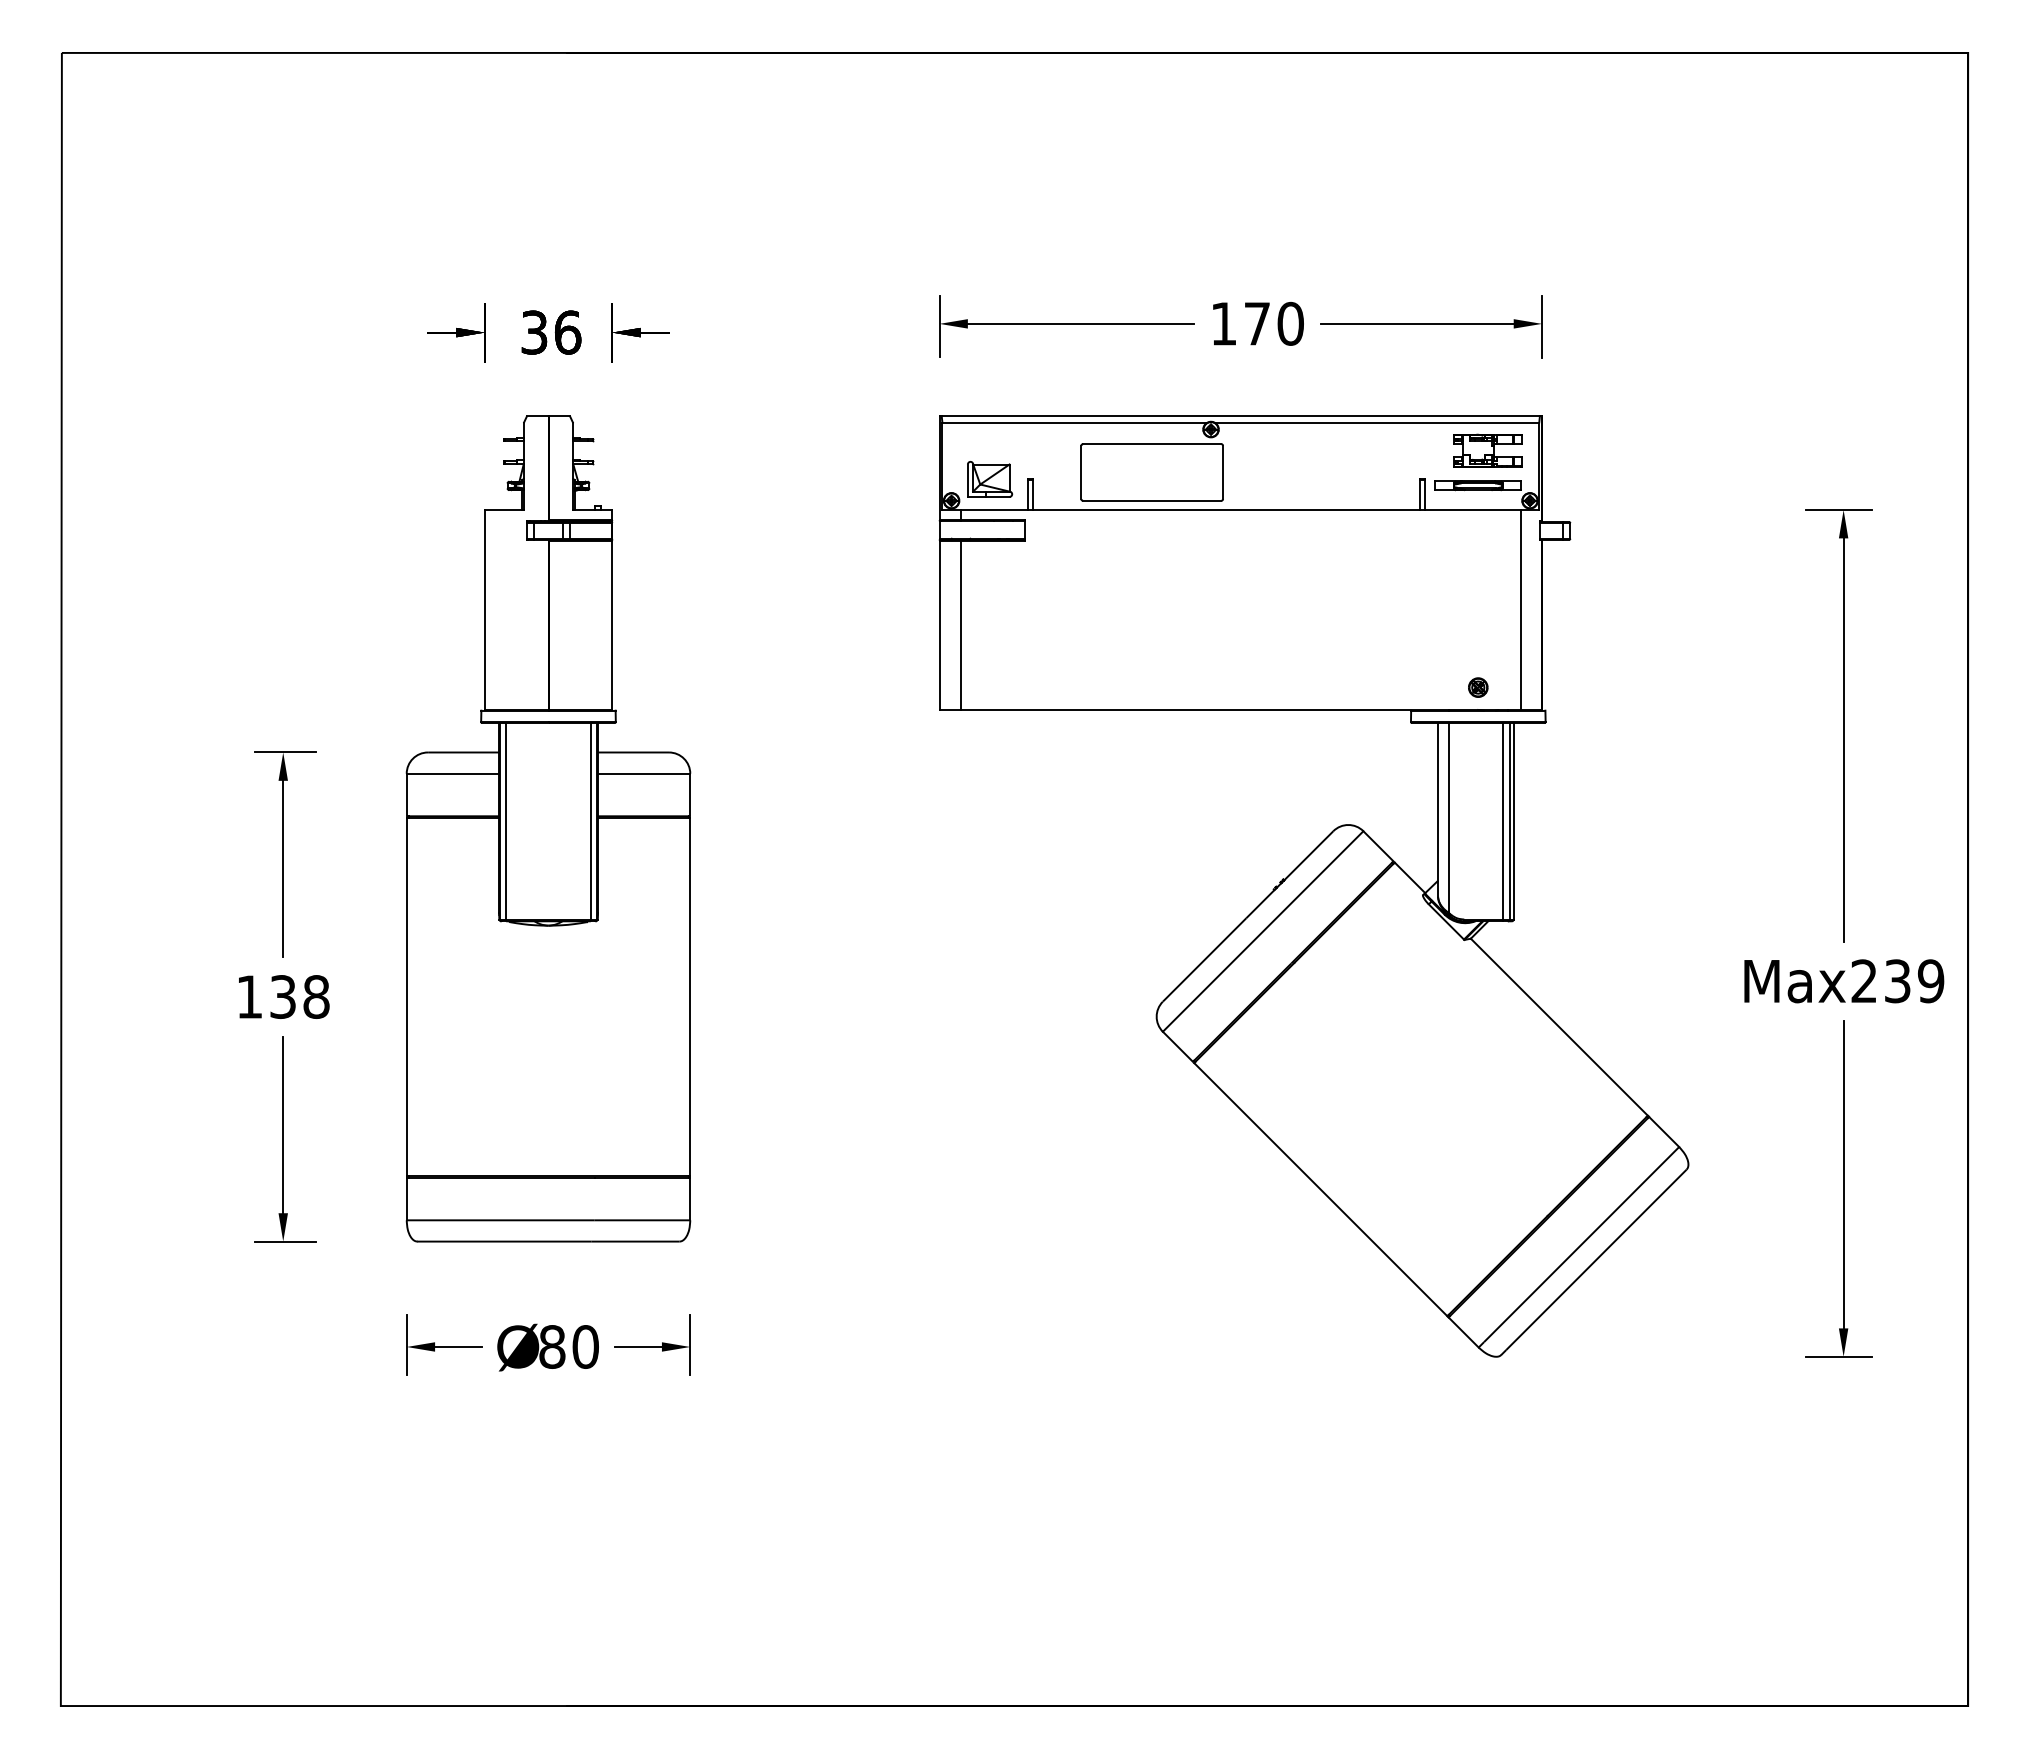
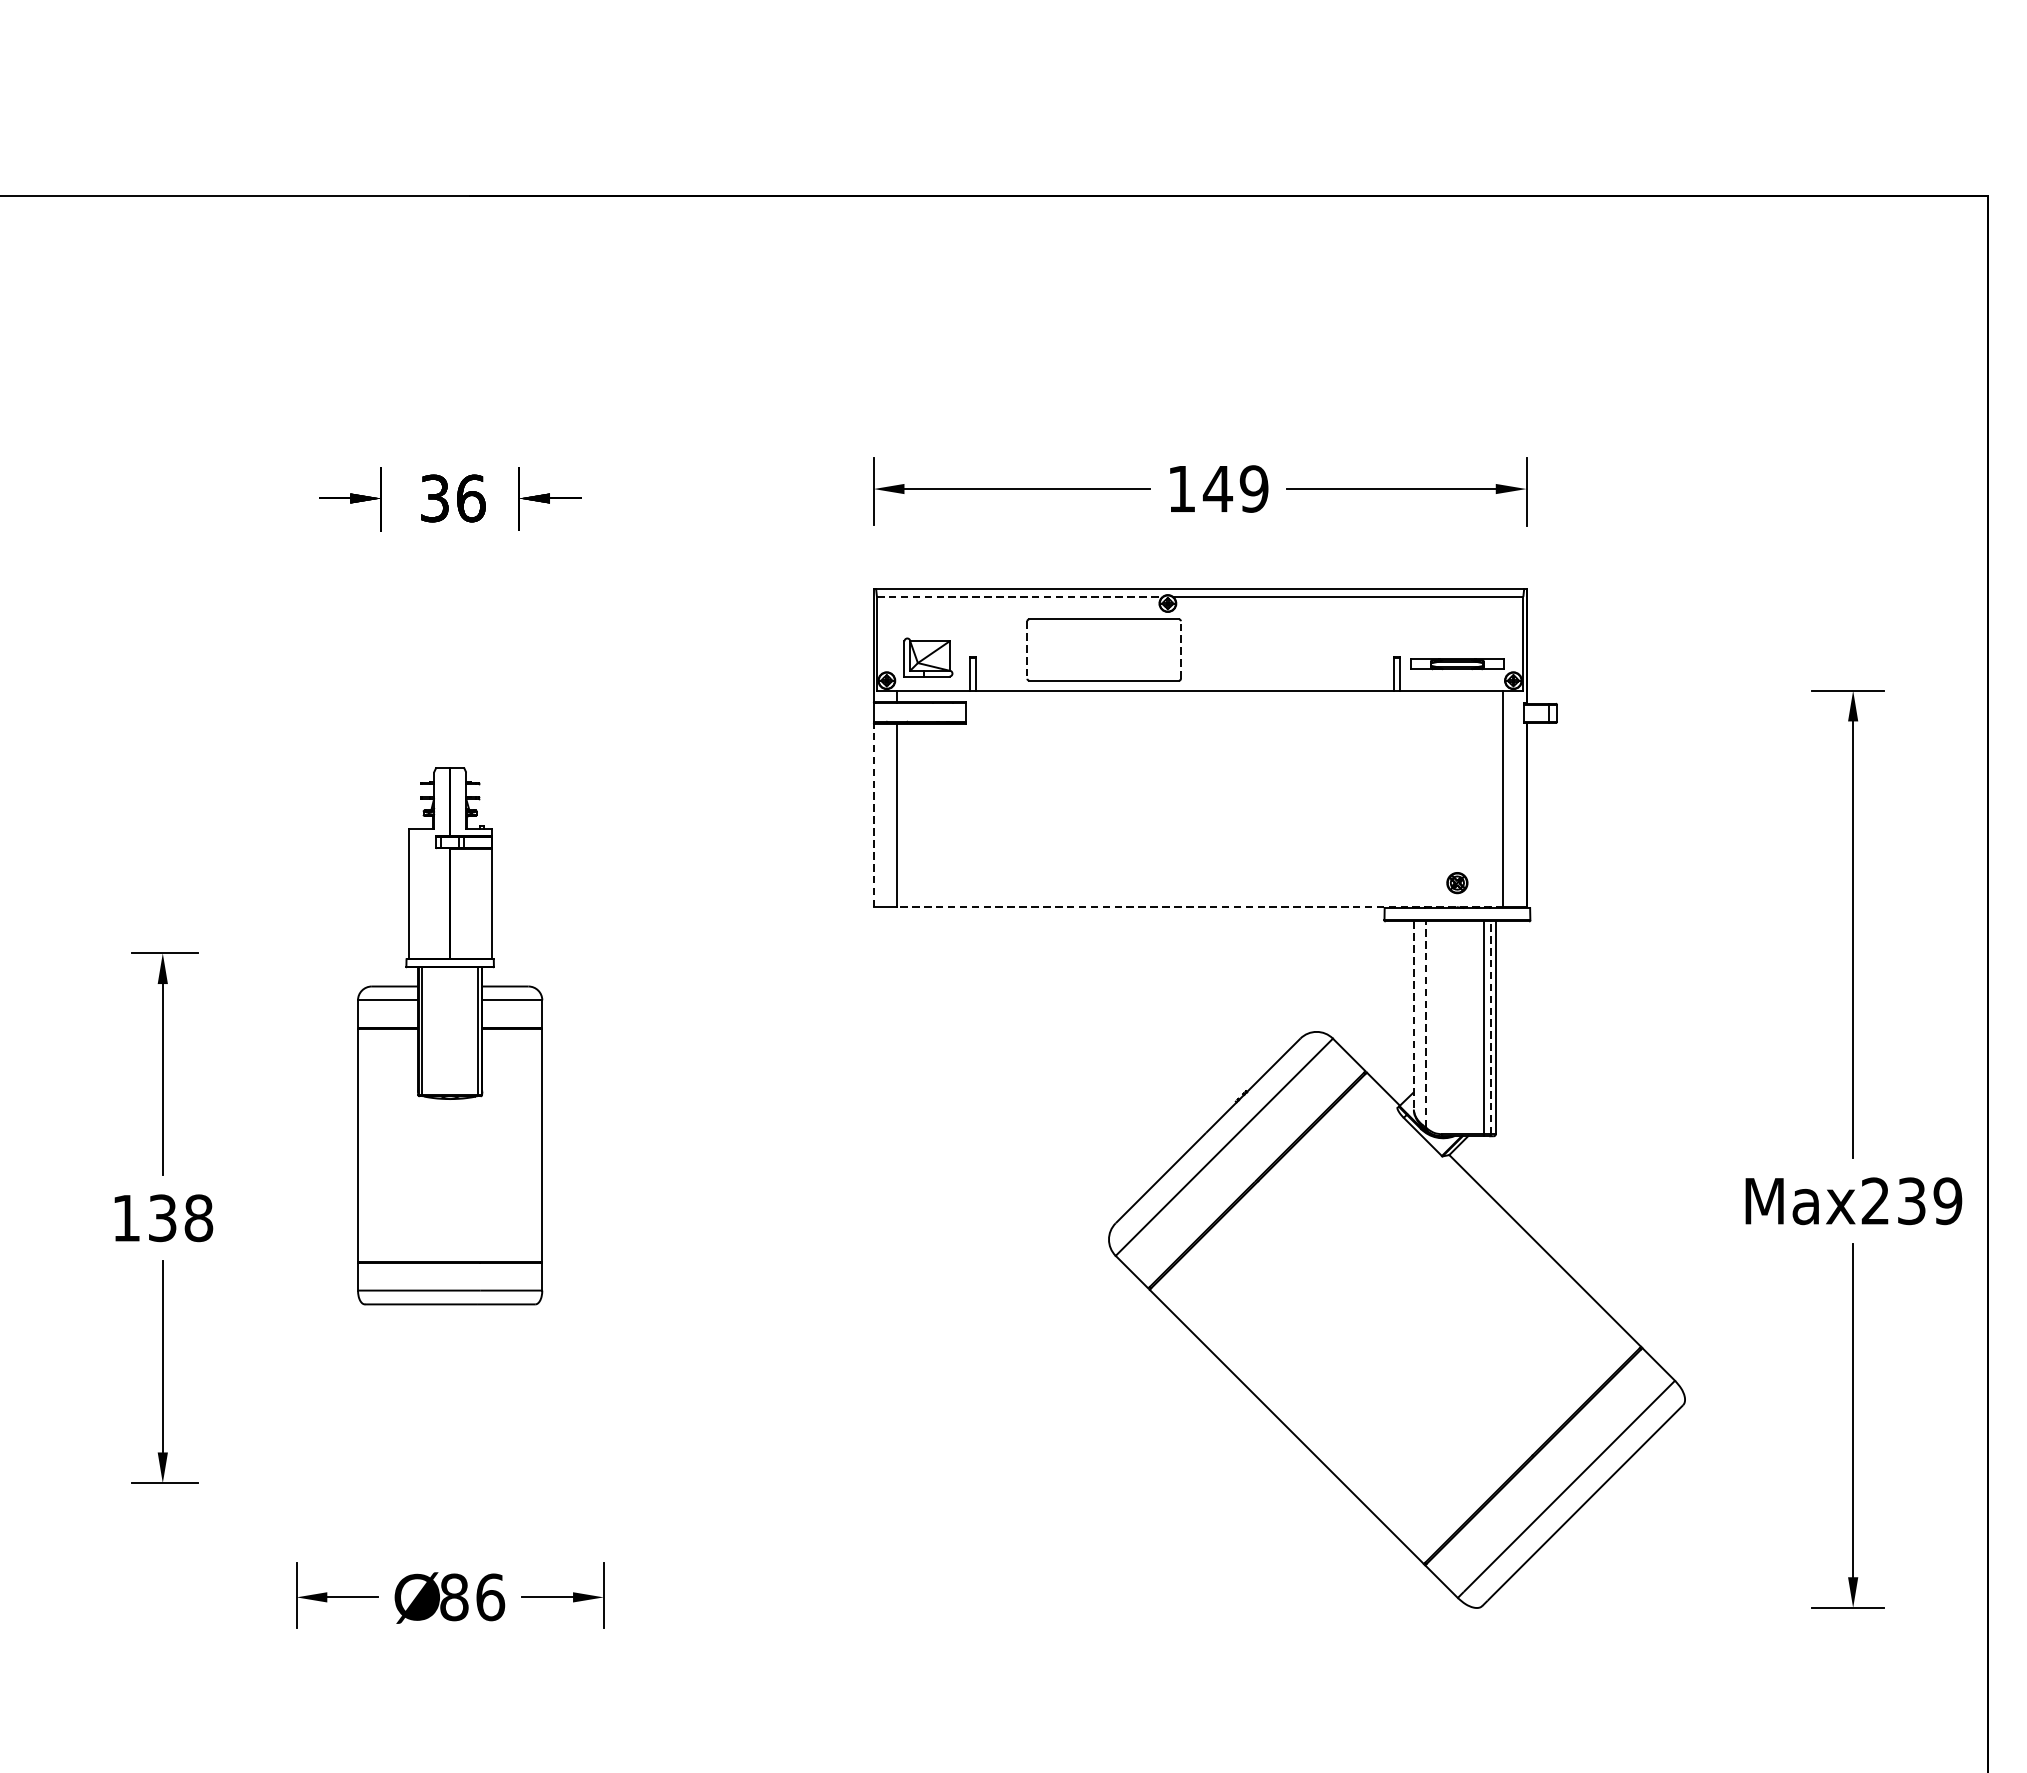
text: (1273, 323) -> (1235, 488), 170 -> 149
line: (1074, 423) -> (1019, 596), solid -> dashed
part: (1487, 450) -> (1467, 626), removed
line: (1081, 472) -> (1027, 650), solid -> dashed
line: (1223, 472) -> (1181, 650), solid -> dashed
line: (939, 625) -> (873, 815), solid -> dashed
line: (1240, 709) -> (1199, 906), solid -> dashed
line: (1438, 809) -> (1414, 1015), solid -> dashed
line: (1448, 817) -> (1425, 1023), solid -> dashed
line: (1509, 820) -> (1491, 1027), solid -> dashed
part: (548, 828) -> (450, 1035), size x0.6
text: (585, 1346) -> (490, 1596), 80 -> 86

